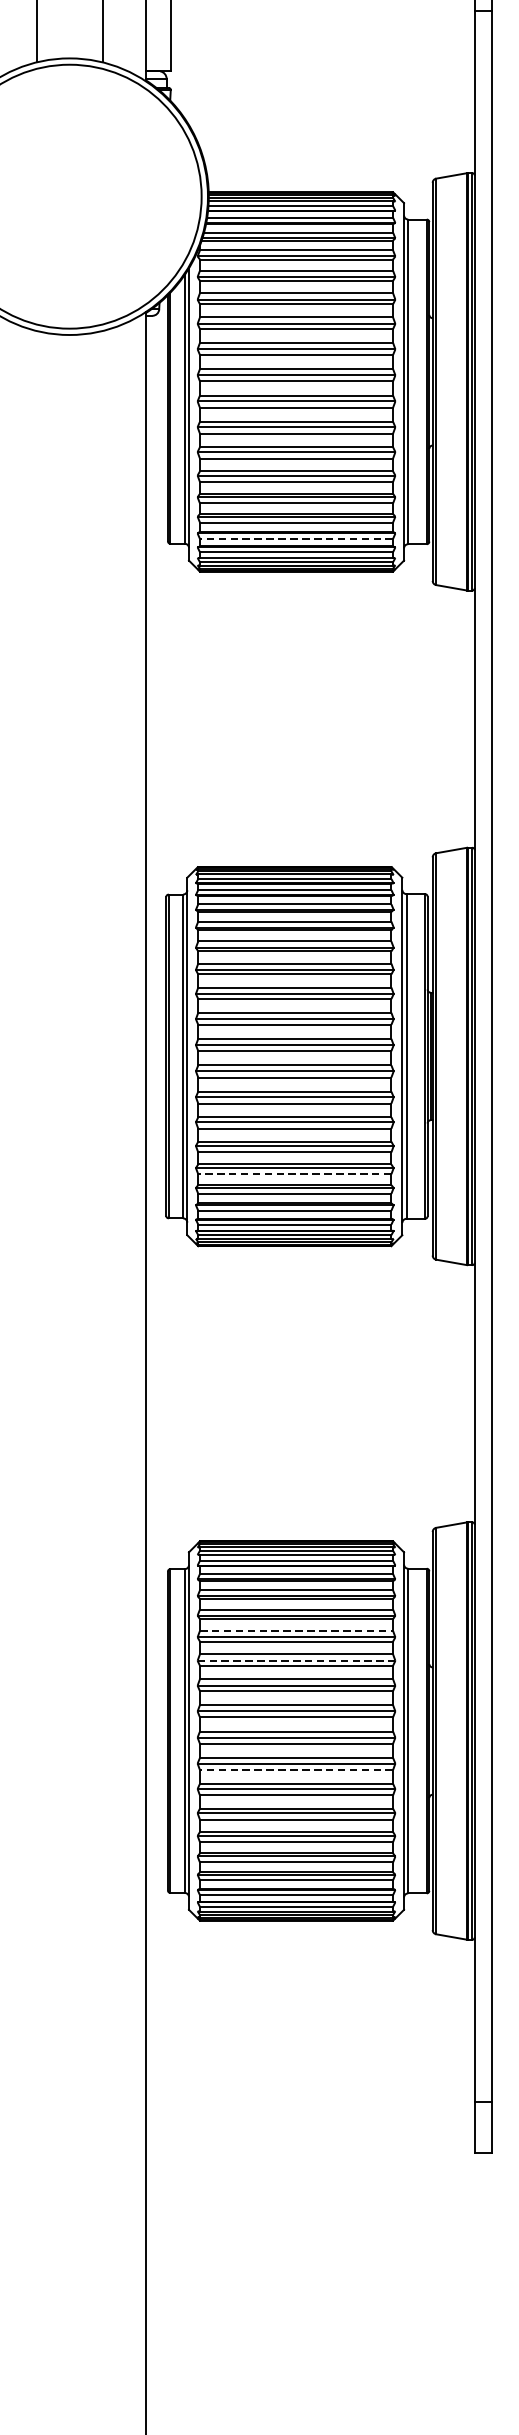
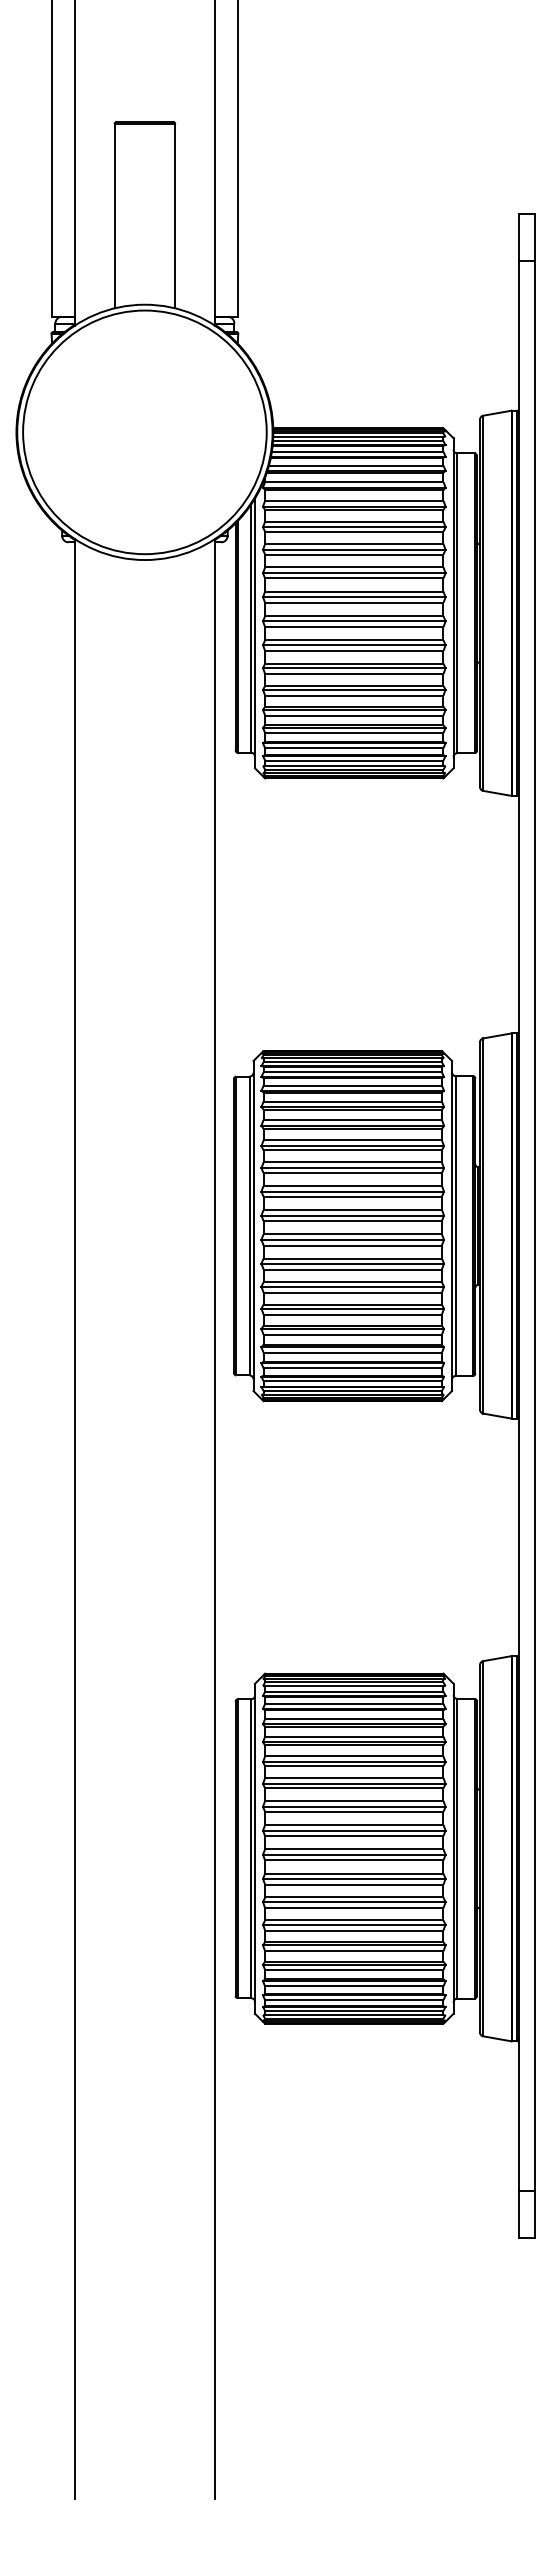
line: (295, 539) -> (353, 748), dashed -> solid
line: (294, 1173) -> (352, 1334), dashed -> solid
line: (296, 1631) -> (354, 1756), dashed -> solid
line: (296, 1660) -> (354, 1783), dashed -> solid
line: (295, 1769) -> (353, 1884), dashed -> solid

